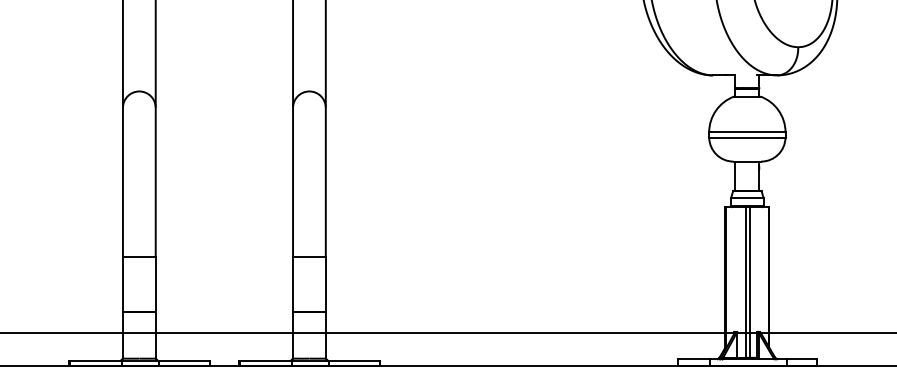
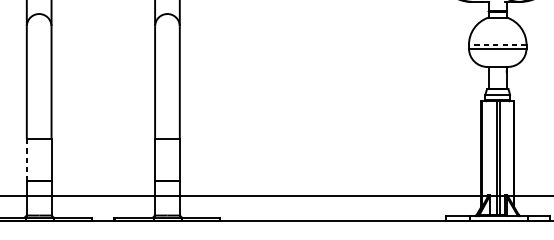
line: (746, 132) -> (497, 44), solid -> dashed
line: (122, 284) -> (26, 159), solid -> dashed

